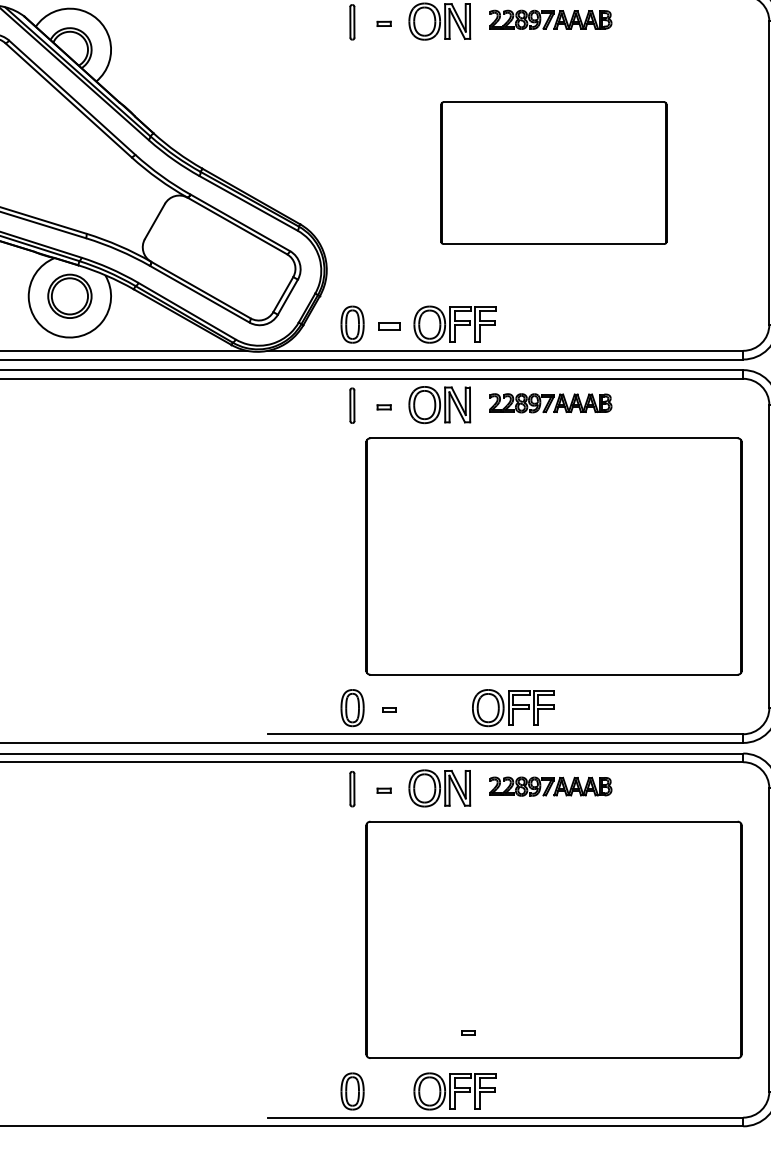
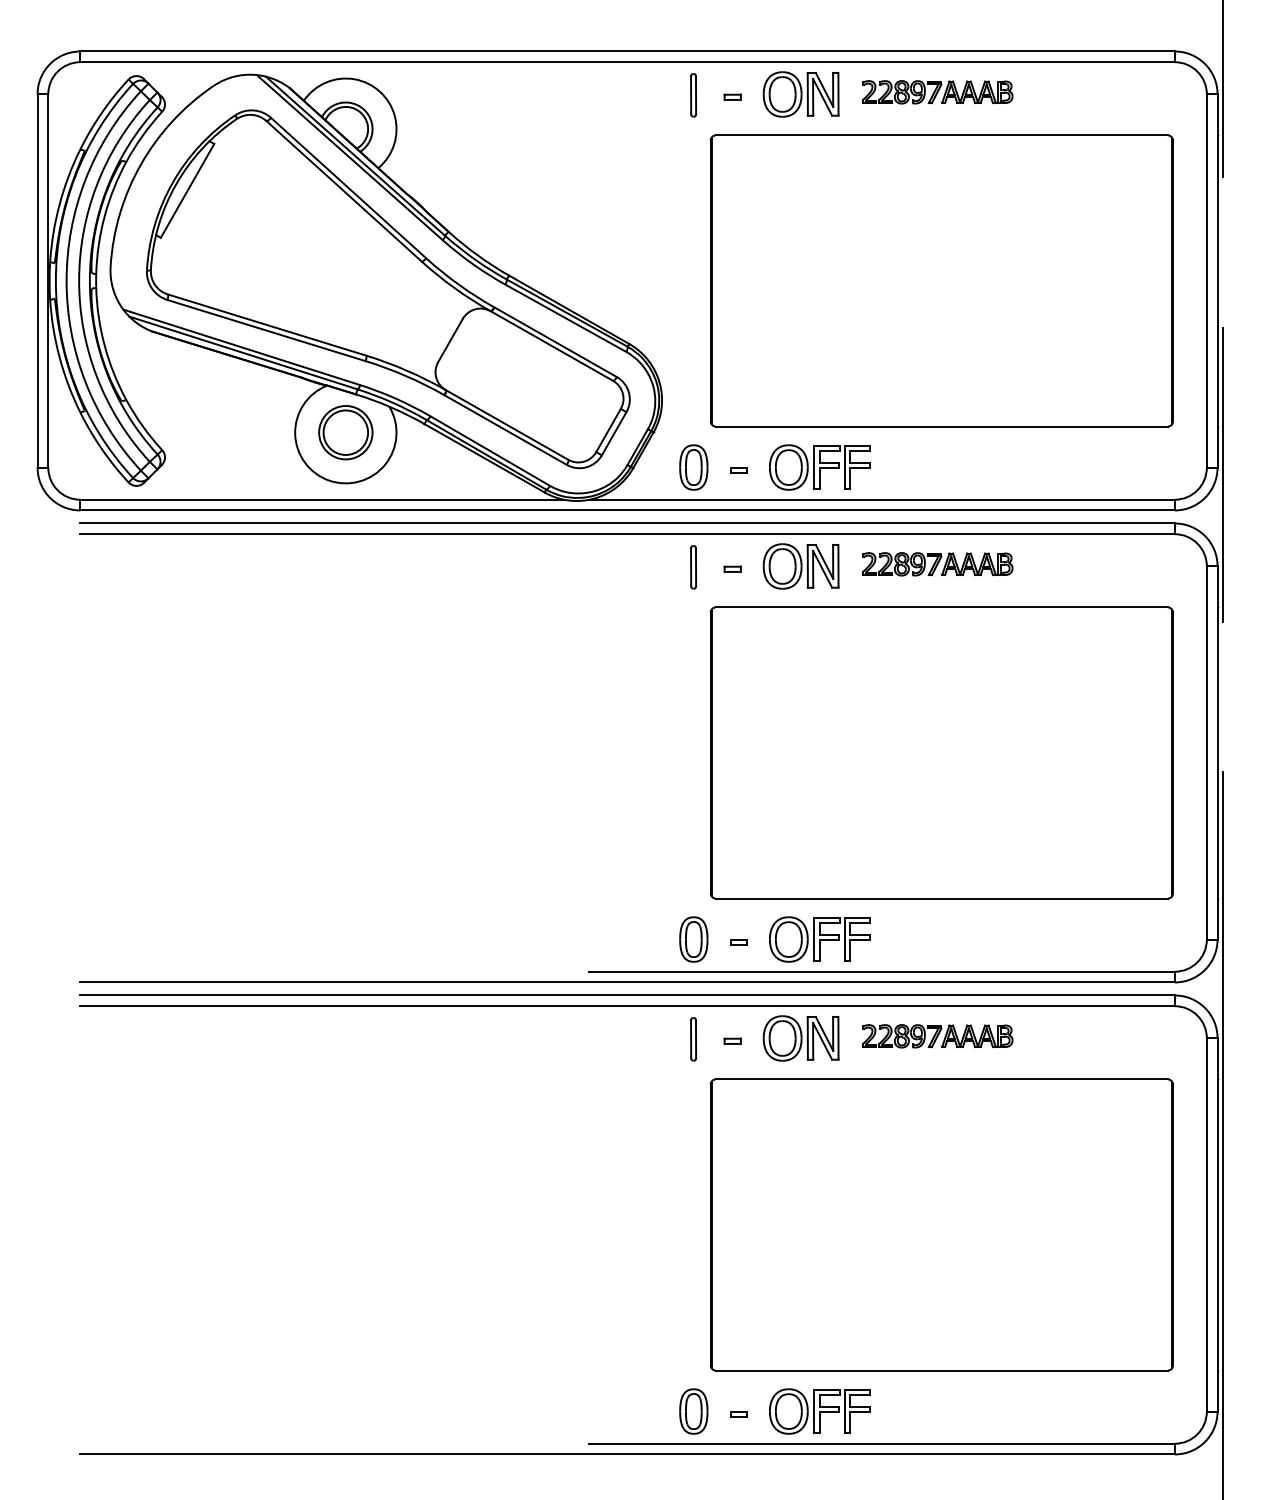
part: (553, 172) -> (941, 280), size x1.67
part: (388, 327) -> (738, 470), size x0.62
part: (513, 708) -> (819, 939), moved
part: (468, 1032) -> (738, 1414), moved

